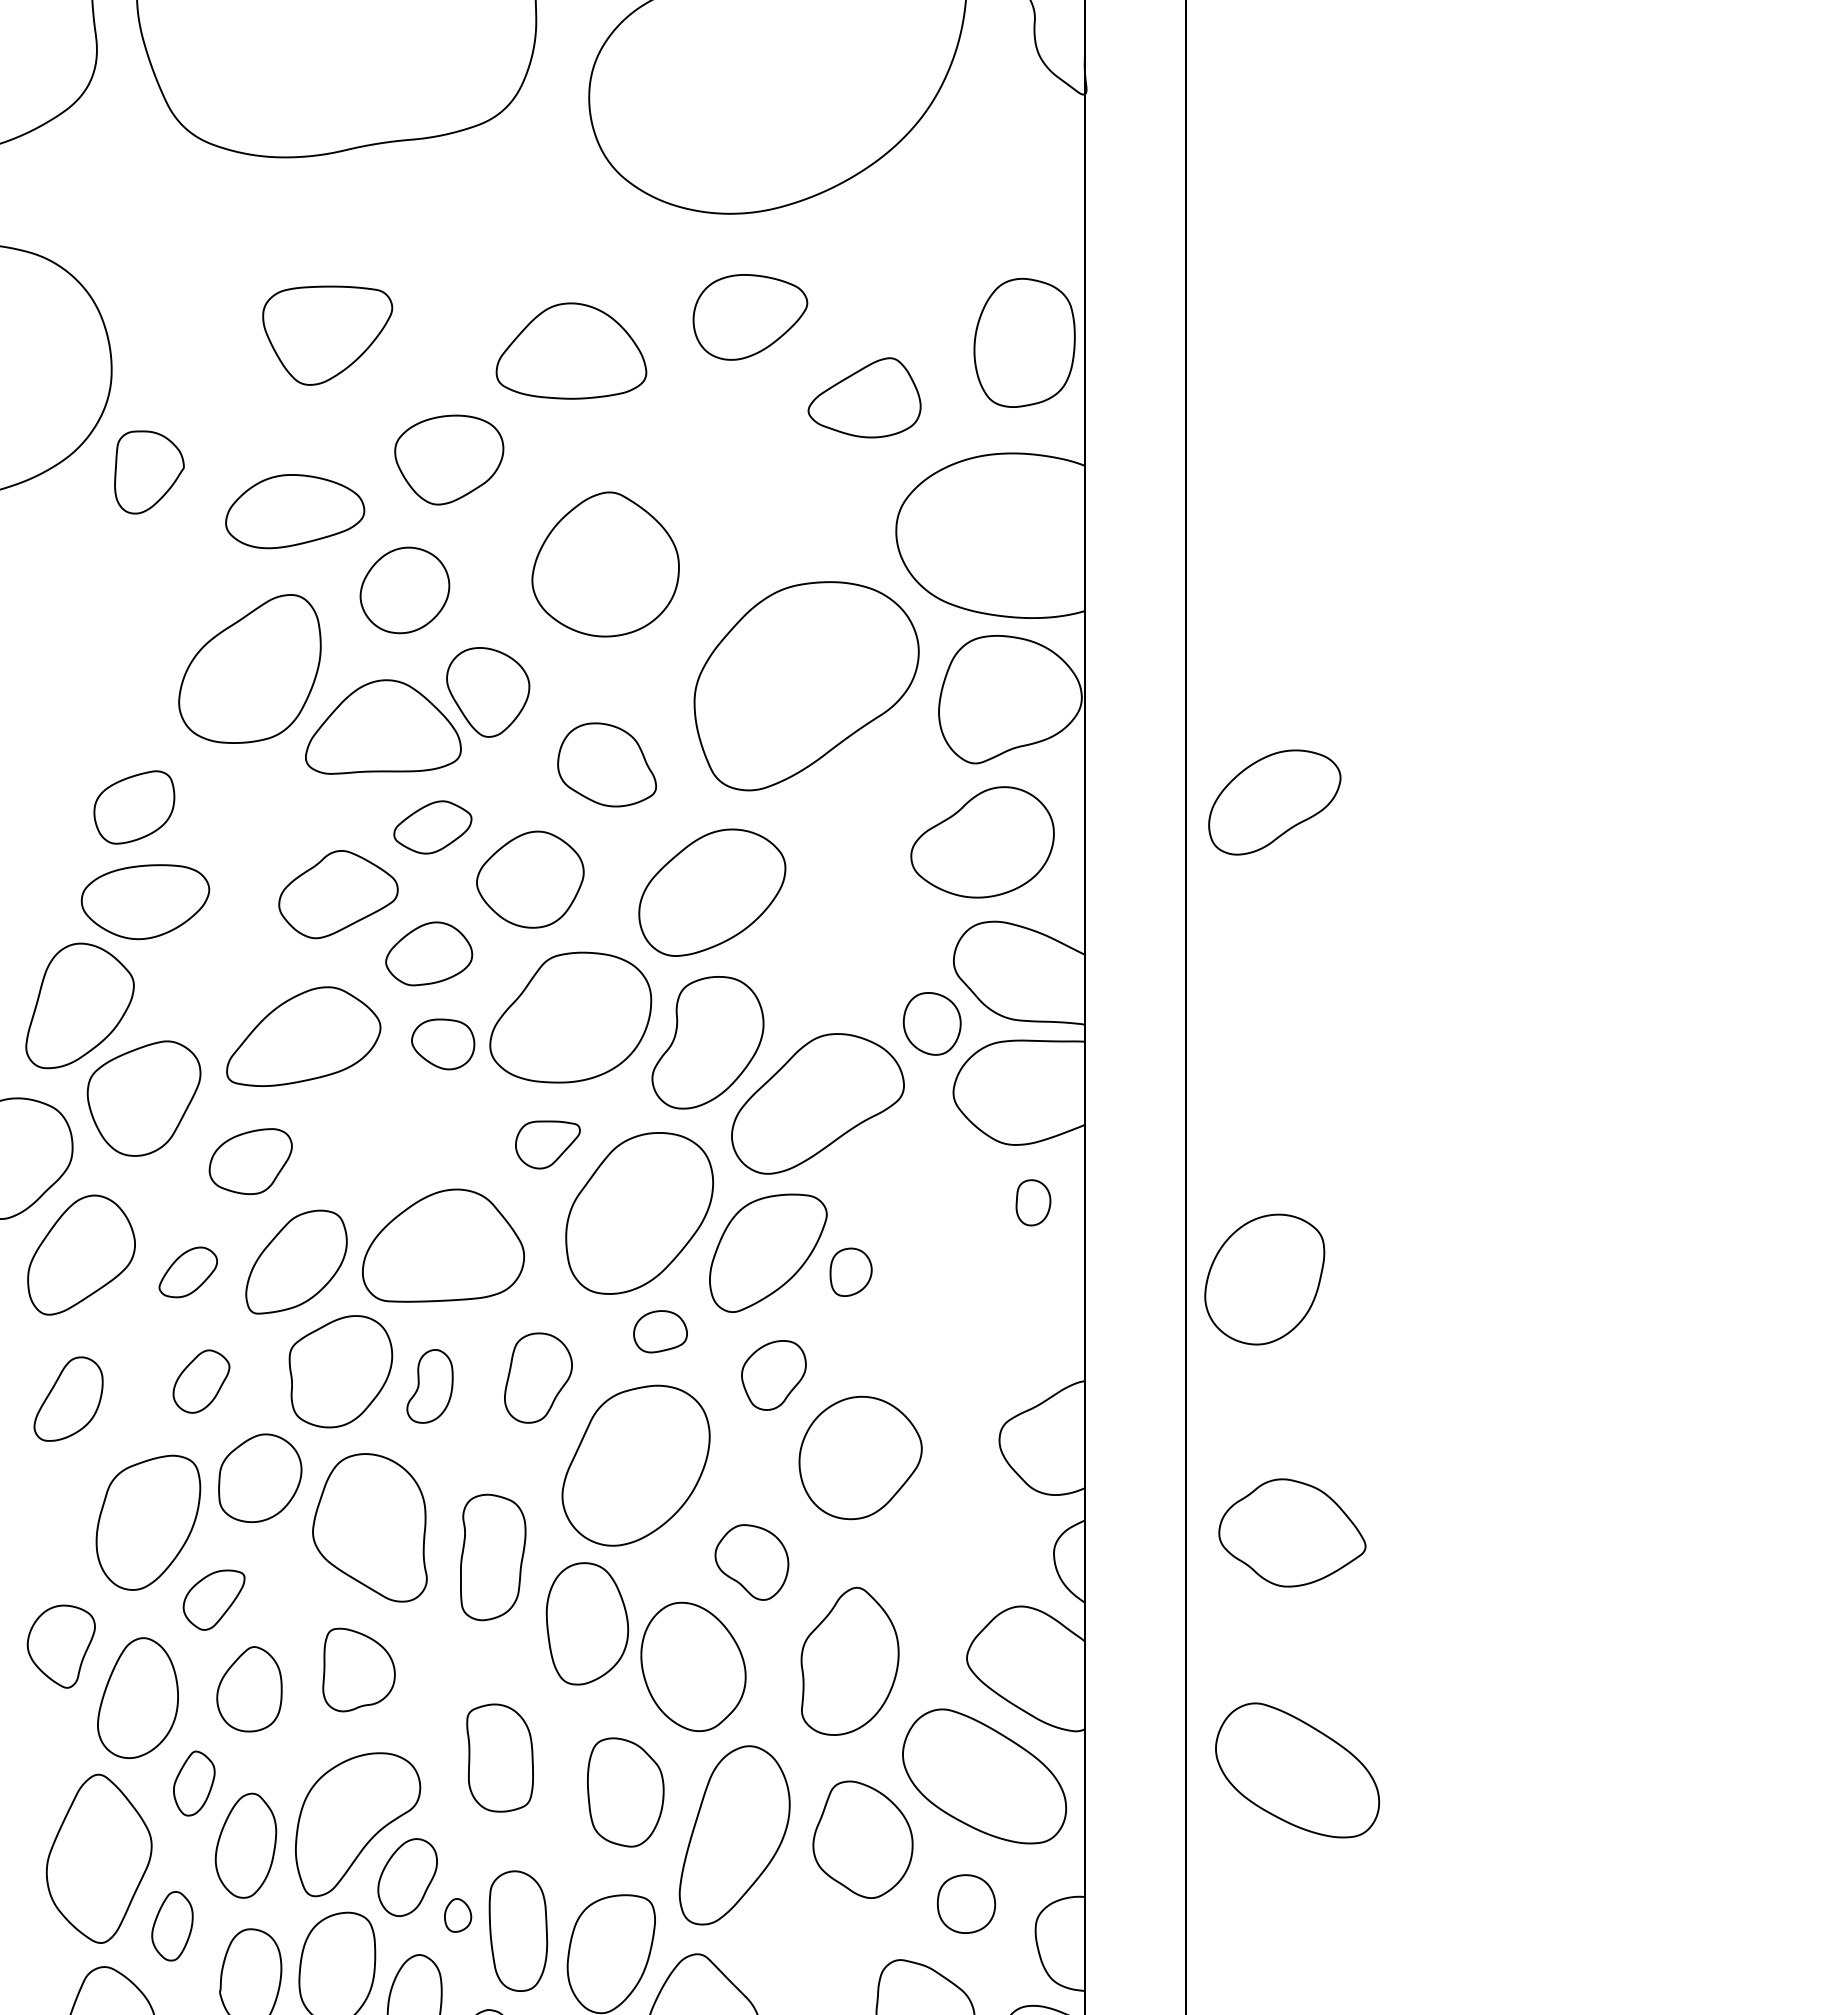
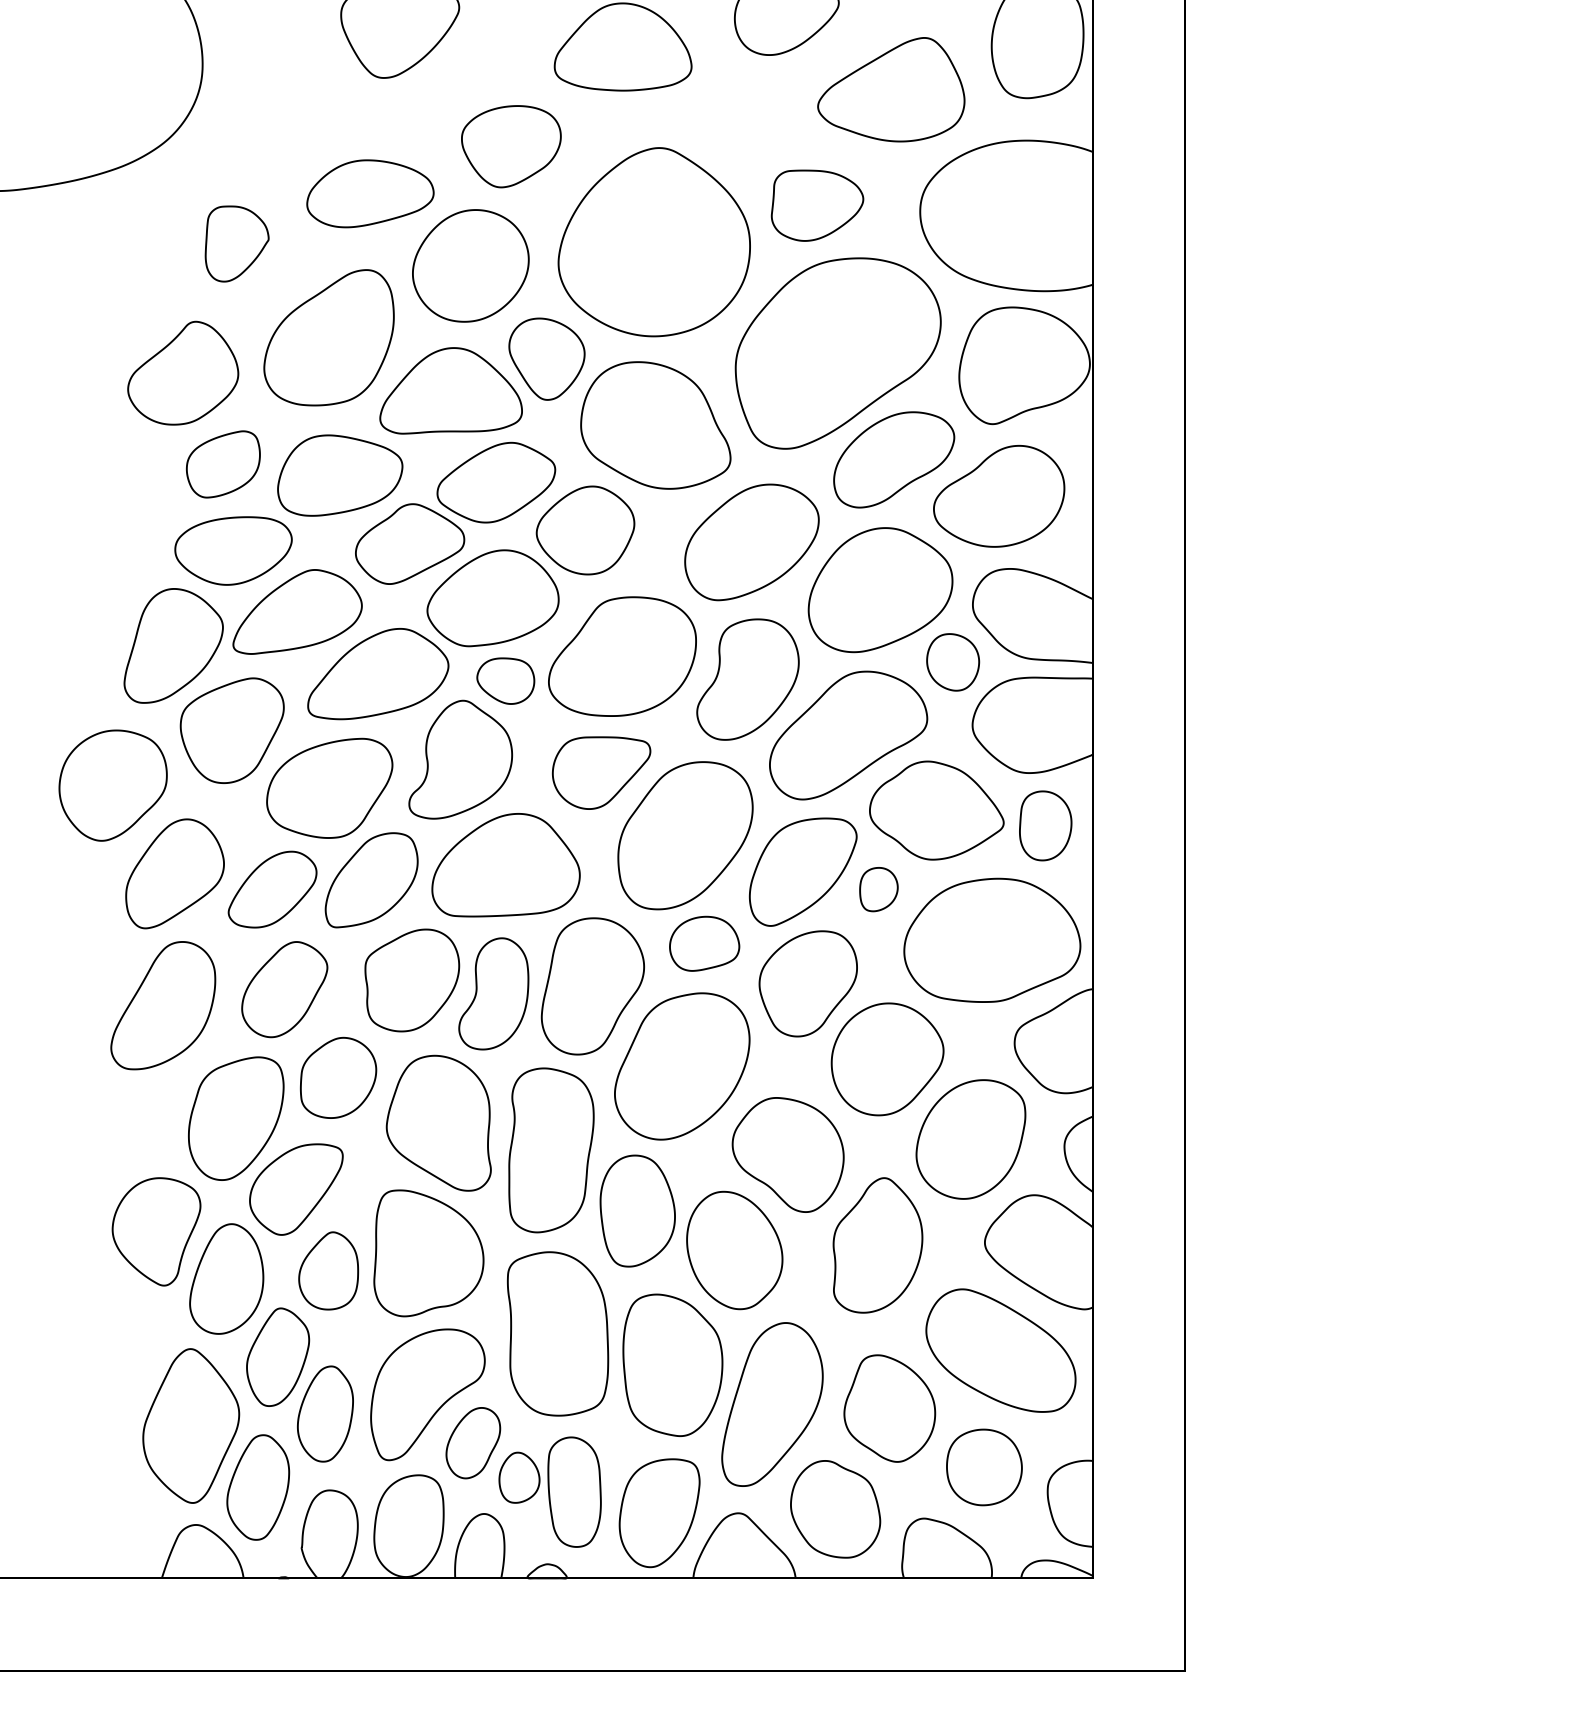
part: (864, 397) -> (891, 89), size x1.43
part: (149, 472) -> (237, 244), moved
part: (783, 524) -> (817, 205), added
part: (605, 564) -> (654, 242), size x1.43
part: (404, 590) -> (470, 265), size x1.43
part: (90, 707) -> (183, 372), added
part: (606, 764) -> (655, 425), size x1.67
part: (1274, 802) -> (893, 459), moved
part: (262, 819) -> (340, 475), added
part: (432, 827) -> (496, 482), size x1.67
part: (852, 944) -> (880, 589), added
part: (428, 953) -> (492, 597), size x1.67
part: (215, 968) -> (297, 611), added
part: (393, 1130) -> (460, 759), added
part: (547, 1144) -> (601, 772), size x1.67
part: (250, 1161) -> (329, 788), size x1.67
part: (1033, 1202) -> (1045, 825), size x1.67
part: (188, 1272) -> (272, 889), size x1.67
part: (1264, 1279) -> (970, 1139), moved
part: (975, 1327) -> (992, 940), added
part: (660, 1331) -> (704, 943), size x1.43
part: (773, 1375) -> (807, 983), size x1.67
part: (538, 1377) -> (592, 985), size x1.67
part: (201, 1381) -> (284, 989), size x1.67
part: (429, 1386) -> (493, 994), size x1.67
part: (68, 1398) -> (163, 1004), size x1.67
part: (1292, 1532) -> (936, 810), moved
part: (493, 1557) -> (551, 1150), size x1.43
part: (751, 1562) -> (787, 1154), size x1.67
part: (213, 1599) -> (295, 1188), size x1.67
part: (61, 1646) -> (156, 1231), size x1.43
part: (358, 1669) -> (428, 1252), size x1.67
part: (499, 1757) -> (557, 1333), size x1.67
part: (1297, 1770) -> (1287, 1345), removed
part: (194, 1783) -> (278, 1357), size x1.67
part: (625, 1792) -> (672, 1365), size x1.43
part: (966, 1903) -> (984, 1466), size x1.43
part: (457, 1915) -> (518, 1477), size x1.67
part: (172, 1926) -> (258, 1487), size x1.67
part: (803, 1949) -> (835, 1508), added

